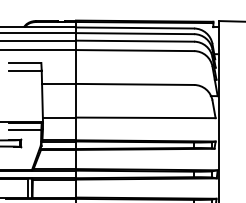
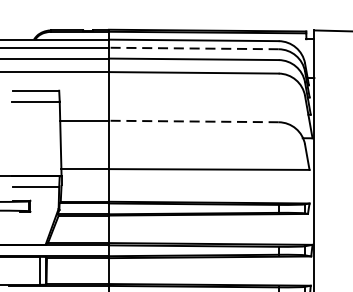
line: (134, 33) -> (193, 48), solid -> dashed
line: (134, 84) -> (193, 121), solid -> dashed

